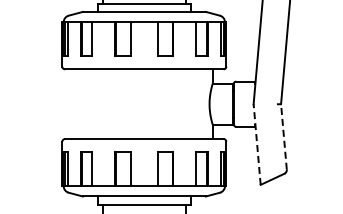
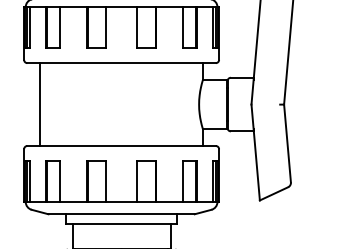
line: (75, 104) -> (39, 104), added
line: (283, 136) -> (286, 142), dashed -> solid
line: (257, 144) -> (256, 152), dashed -> solid

